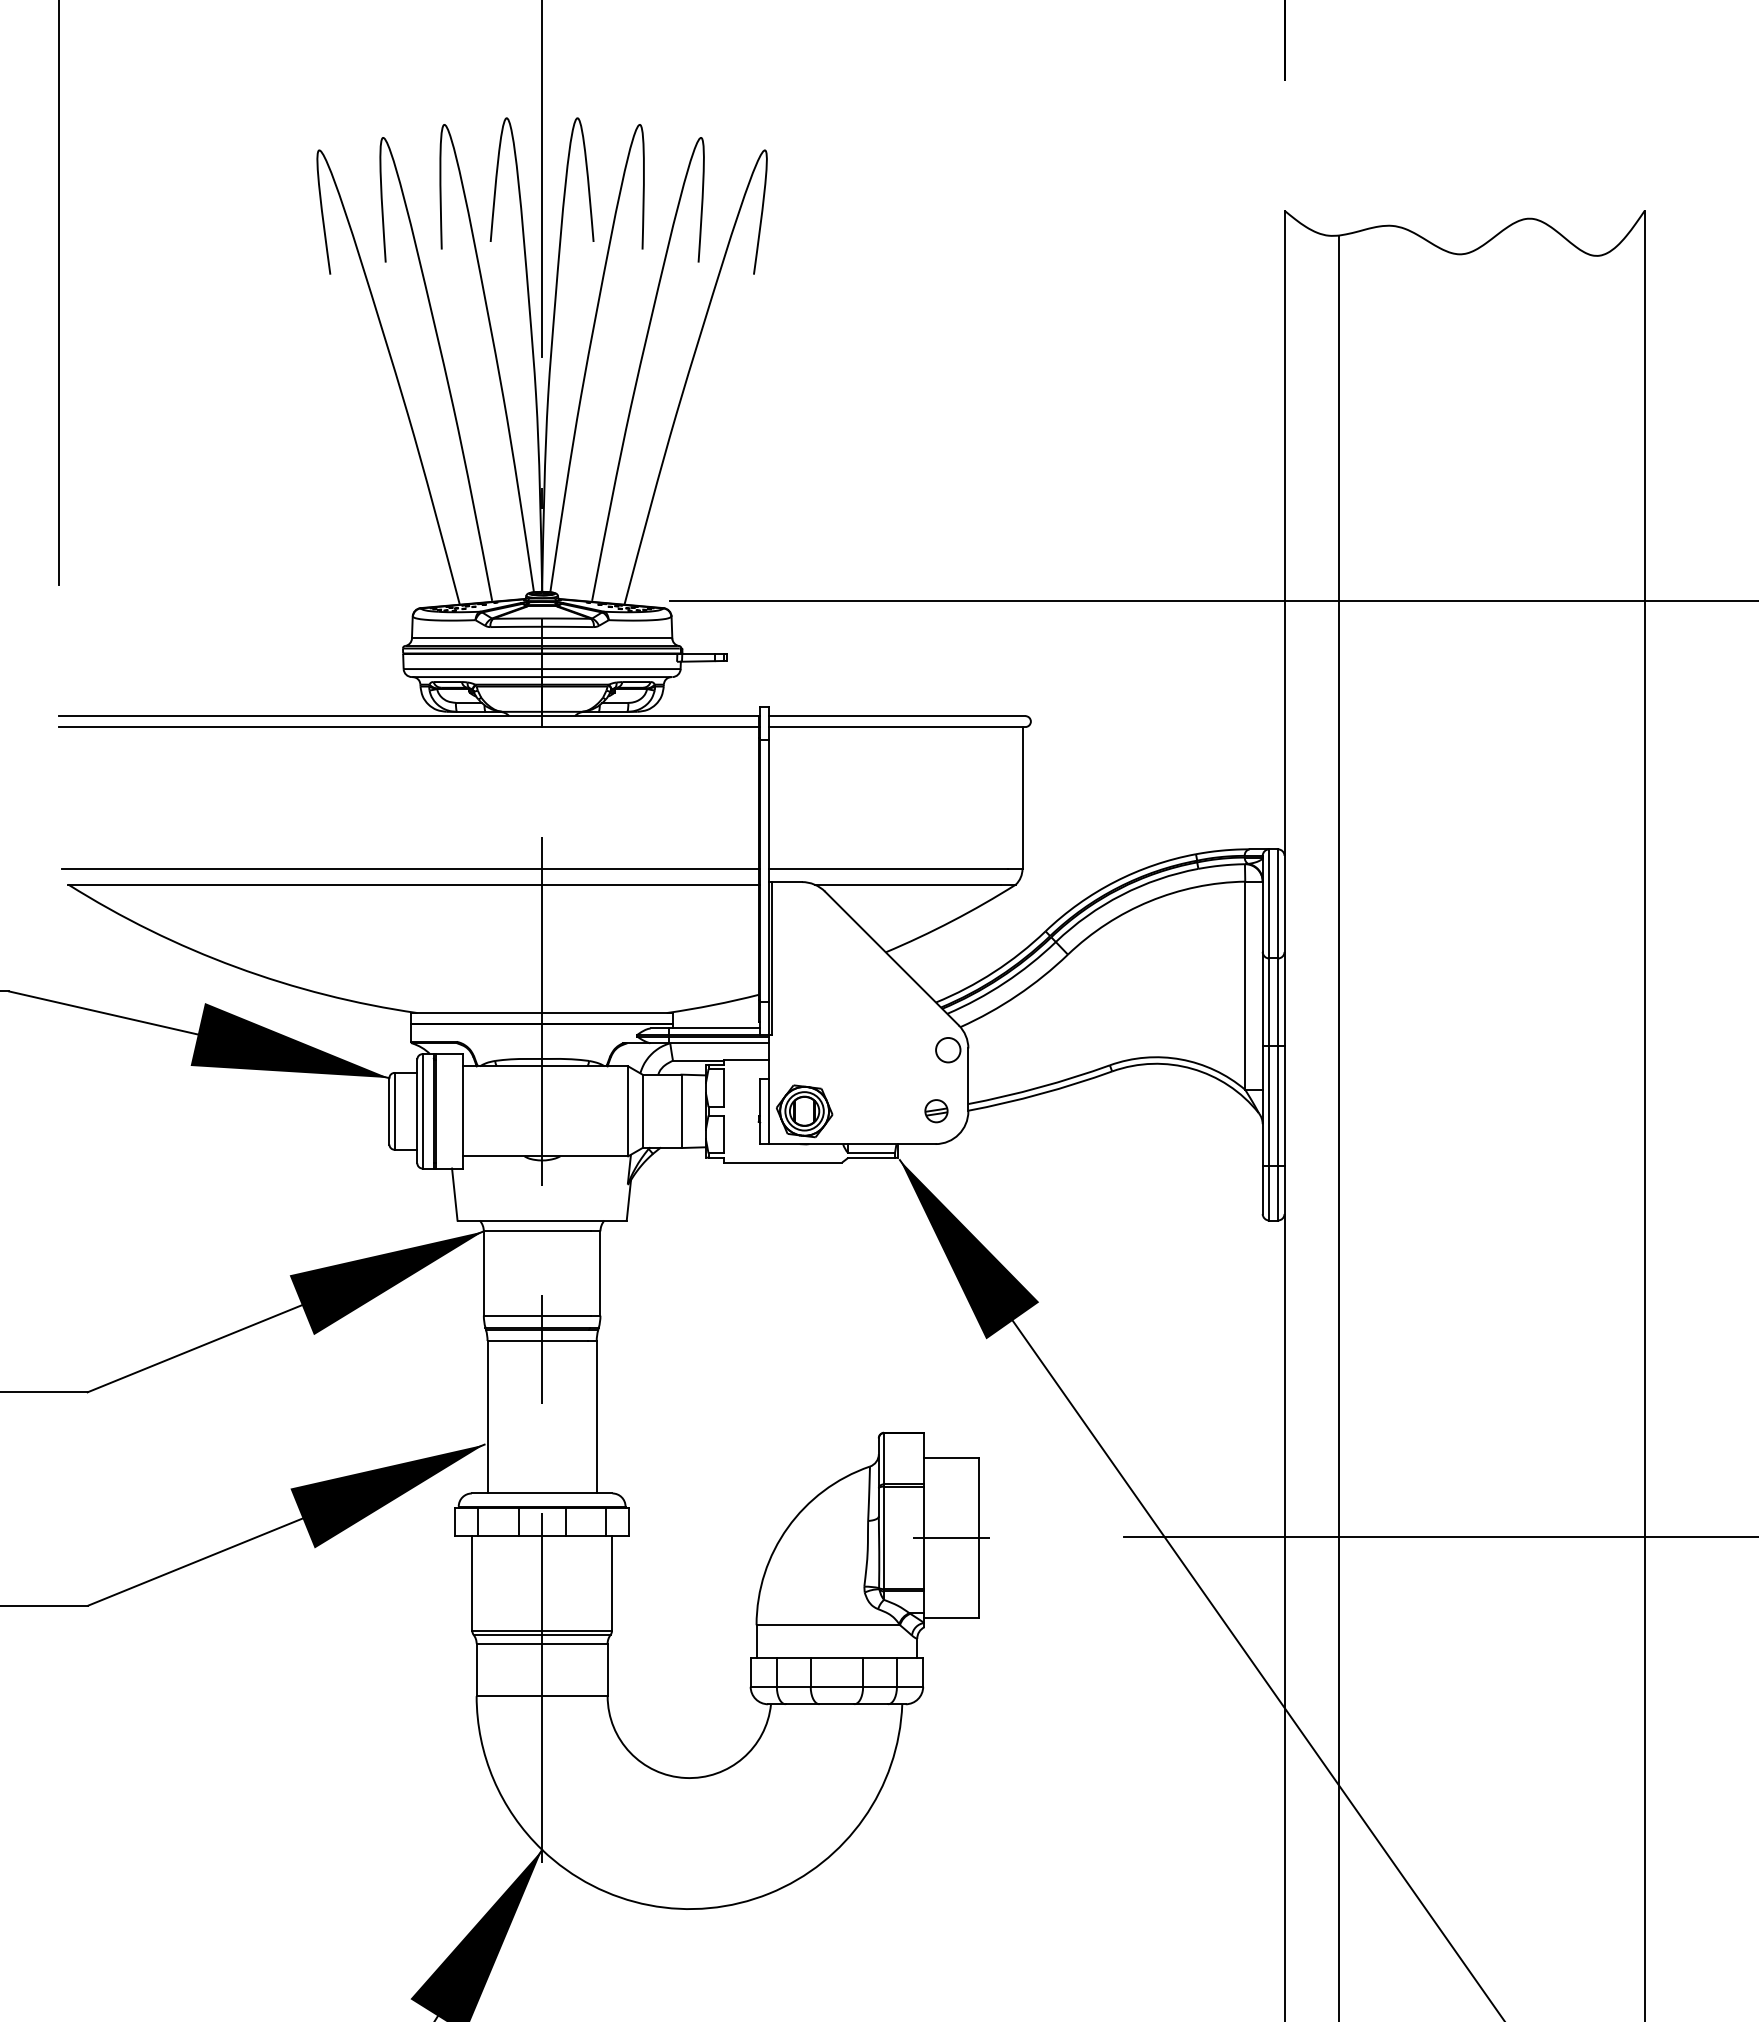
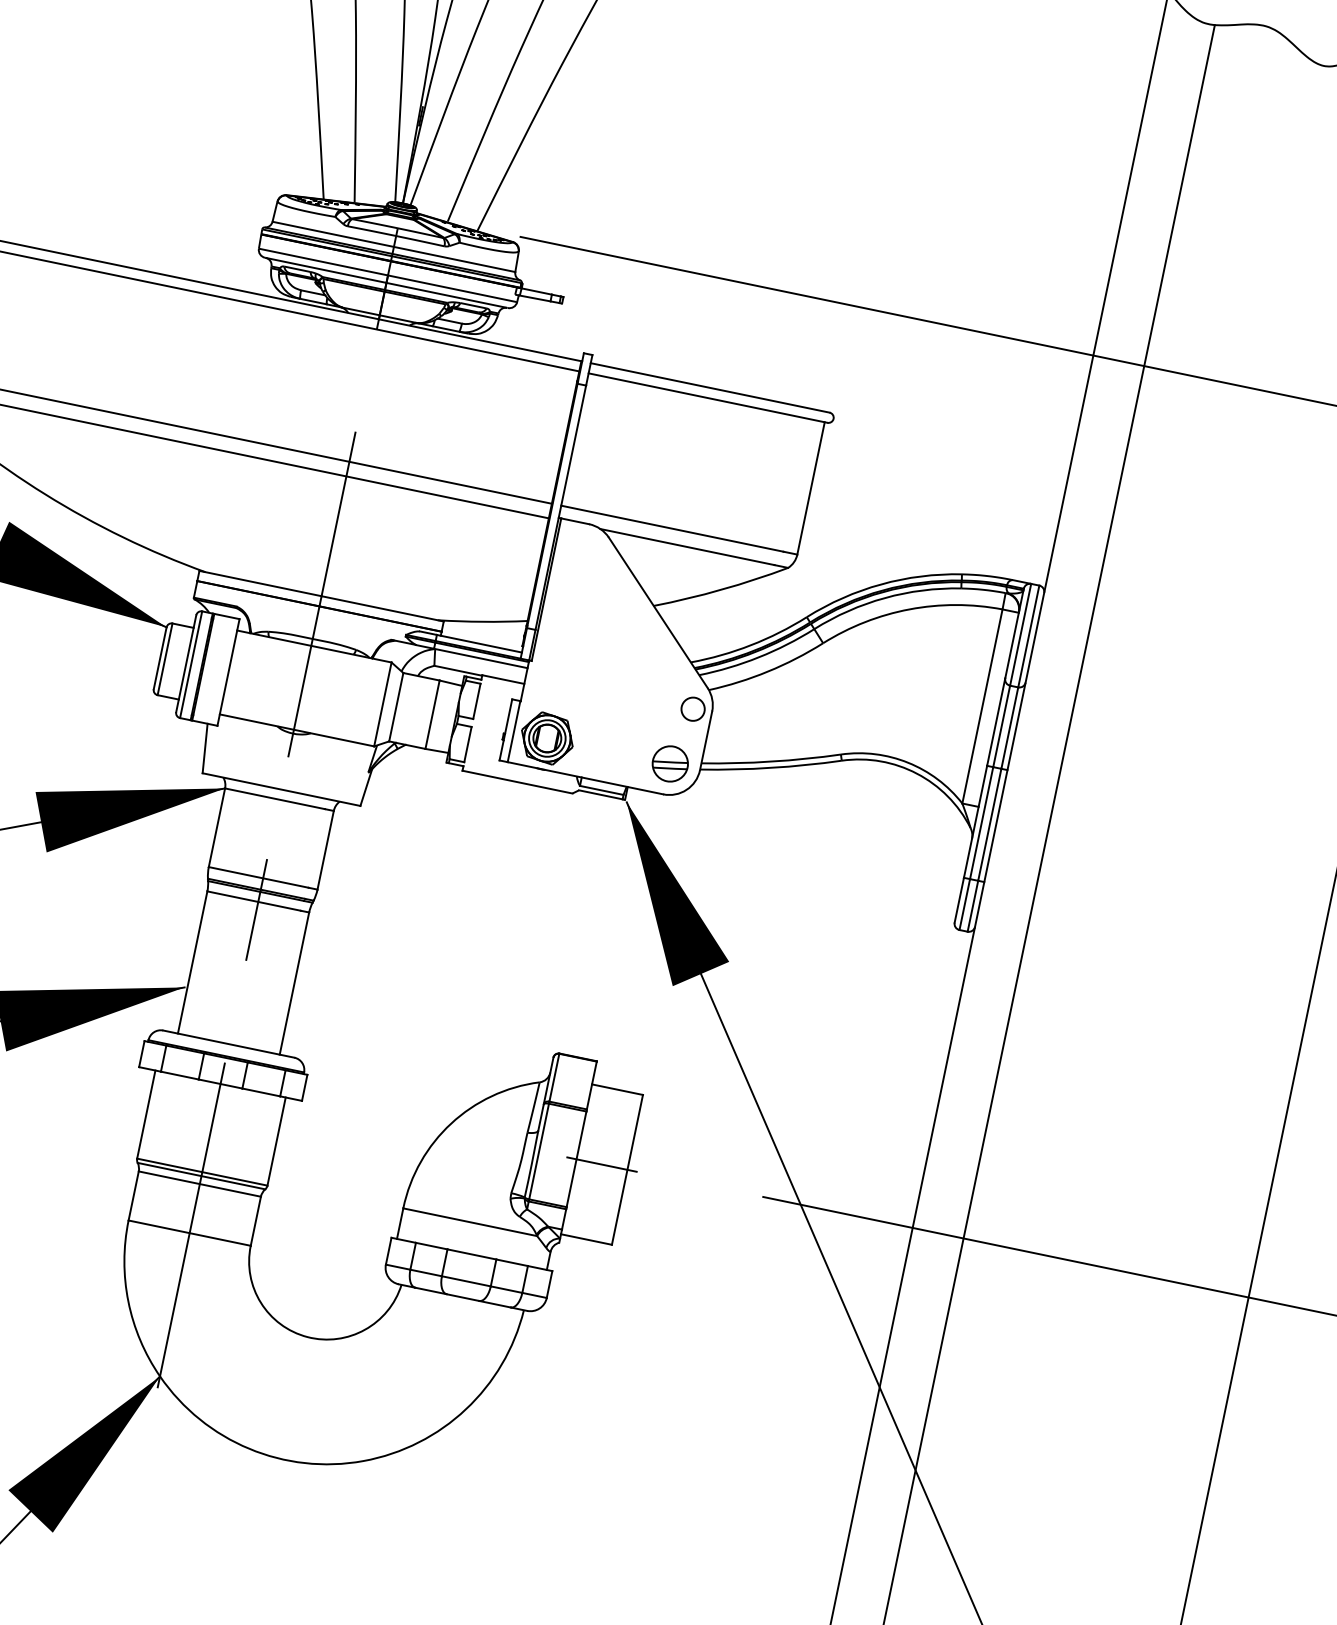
part: (936, 1110) -> (670, 763), size x1.67

